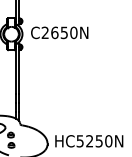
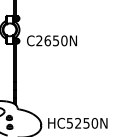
text: (59, 32) -> (51, 40), moved

